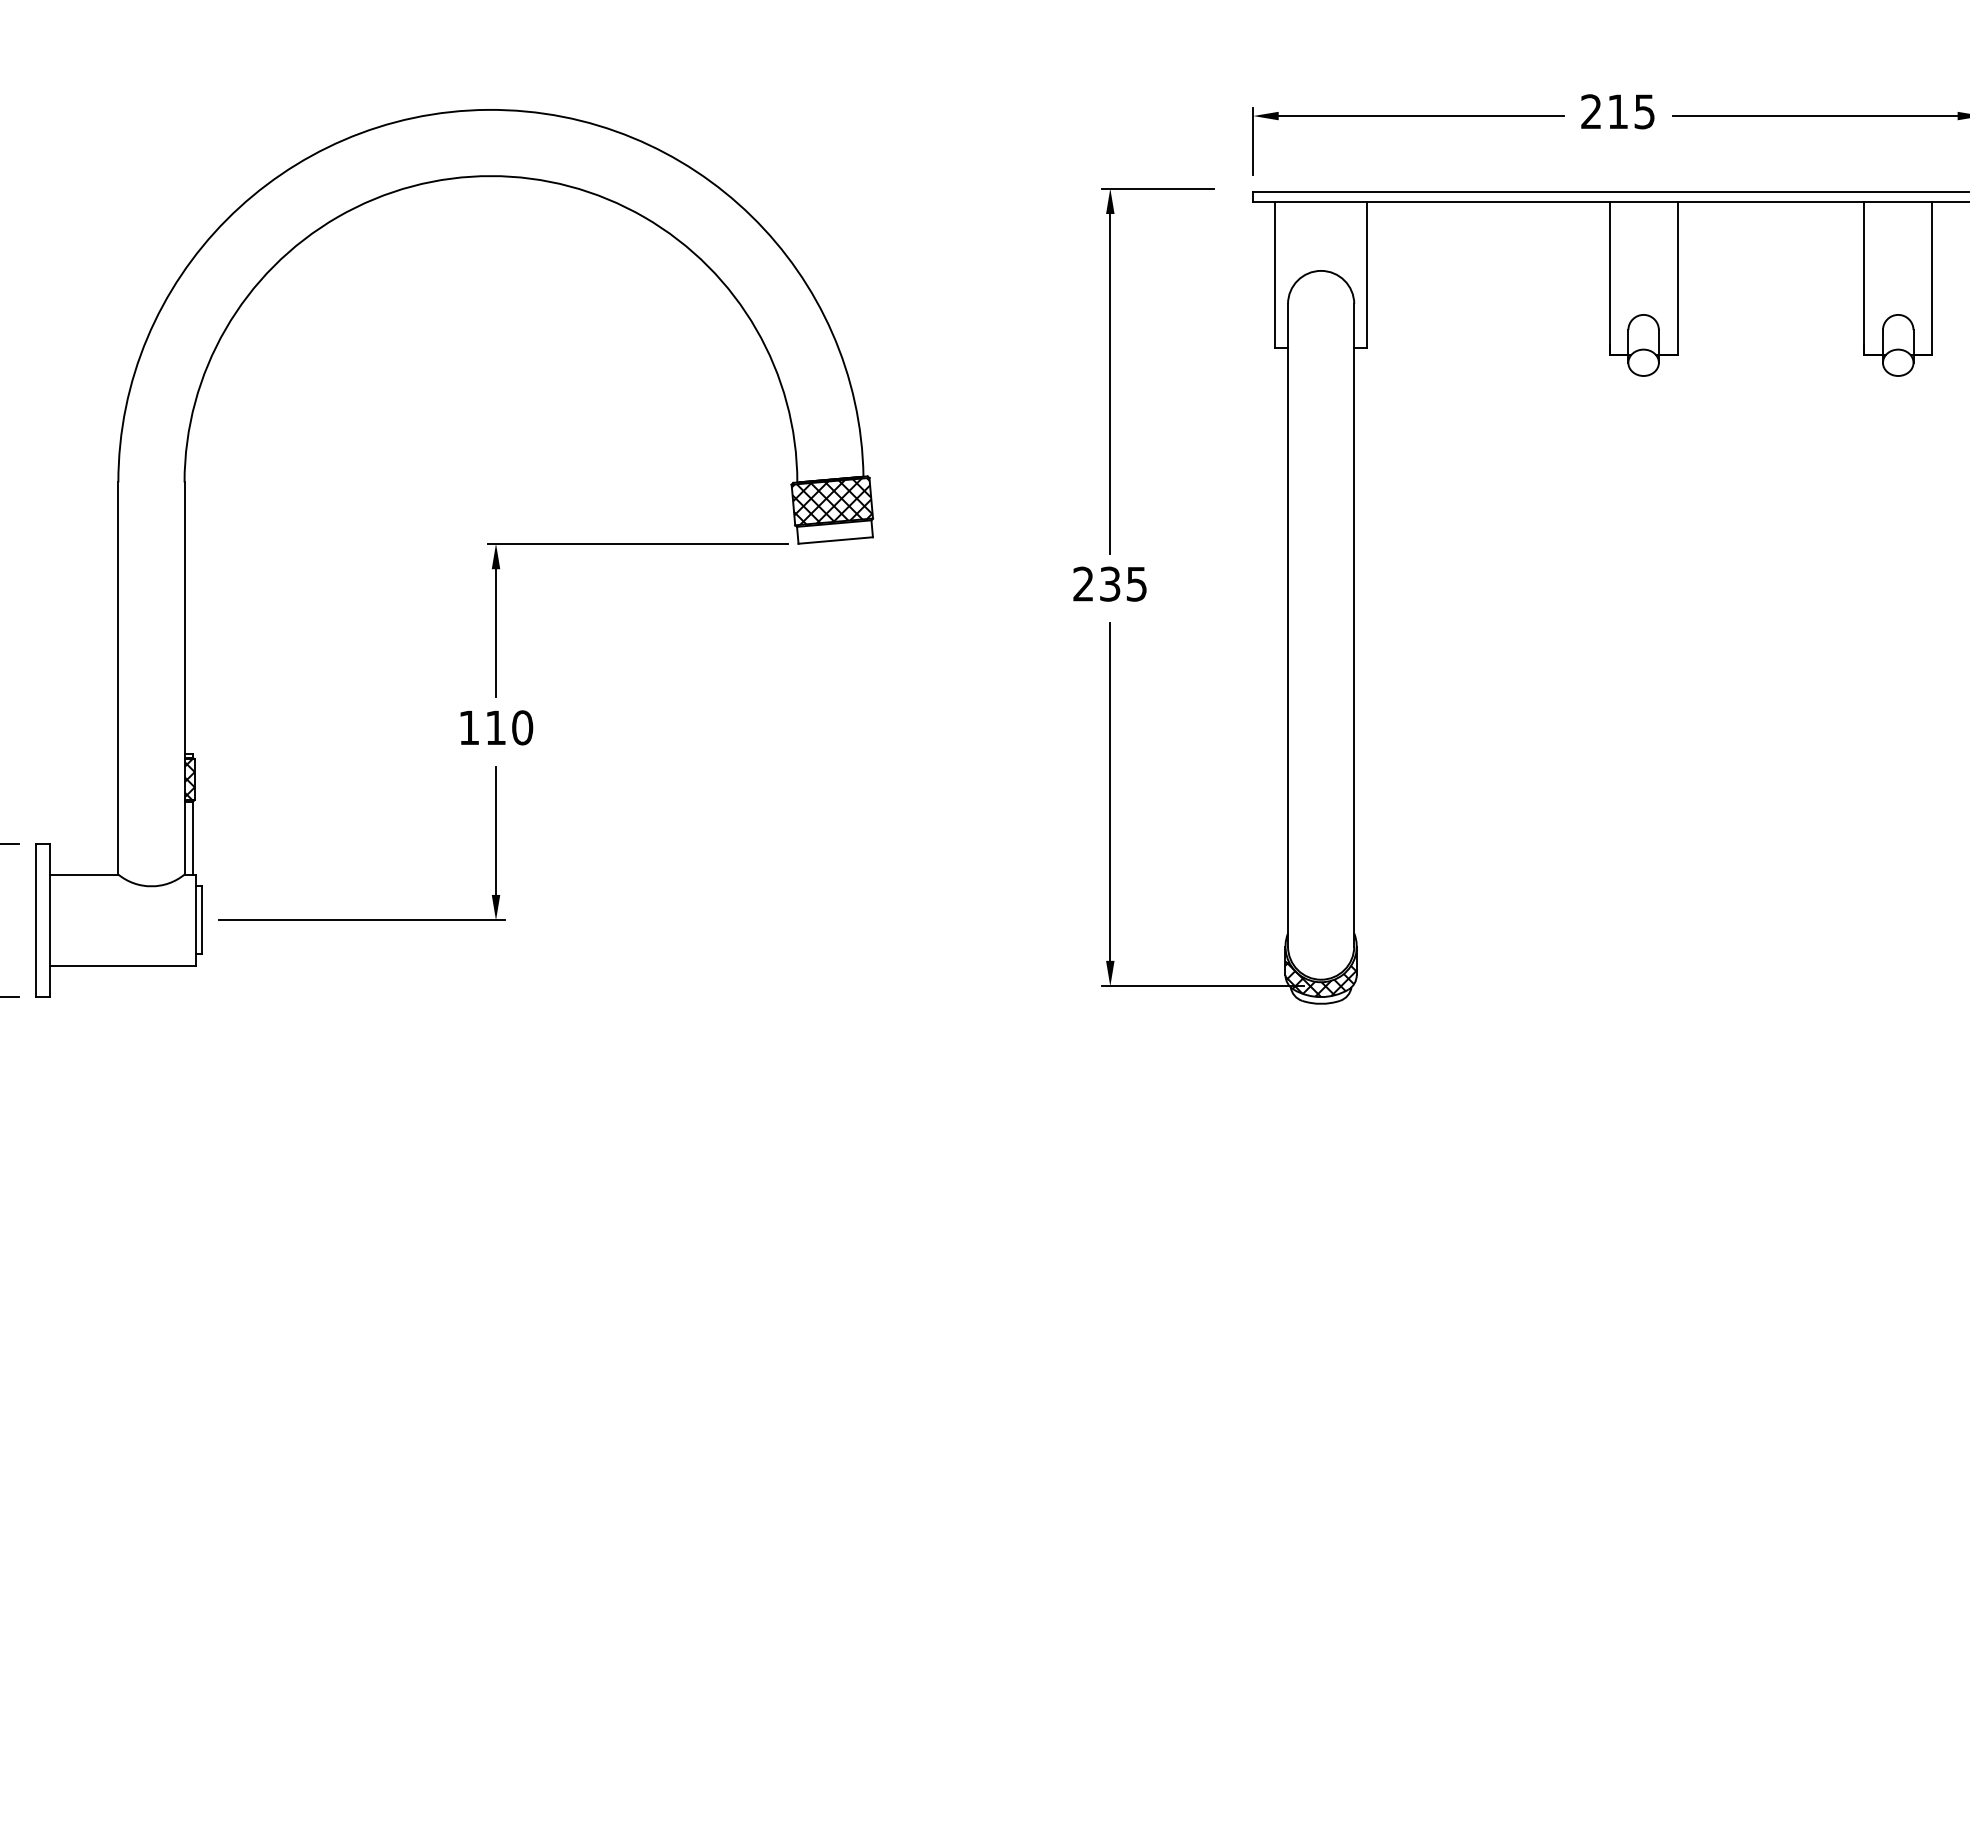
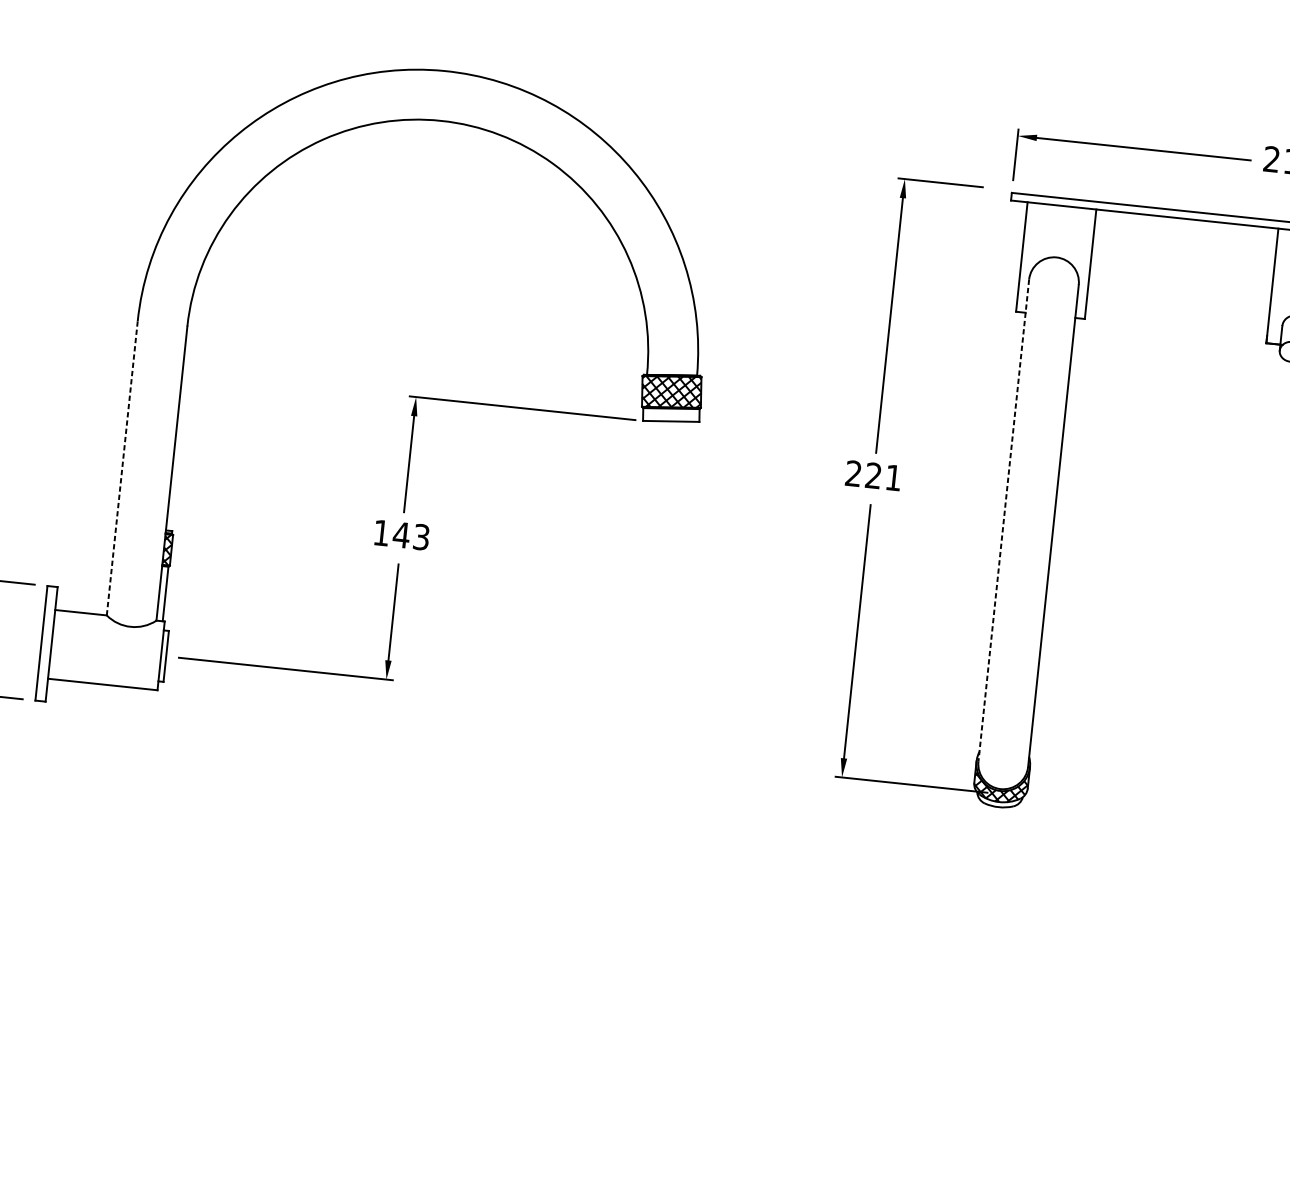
text: (1123, 583) -> (883, 476), 235 -> 221
line: (1288, 625) -> (1004, 520), solid -> dashed
line: (118, 678) -> (122, 468), solid -> dashed
text: (508, 727) -> (411, 535), 110 -> 143

